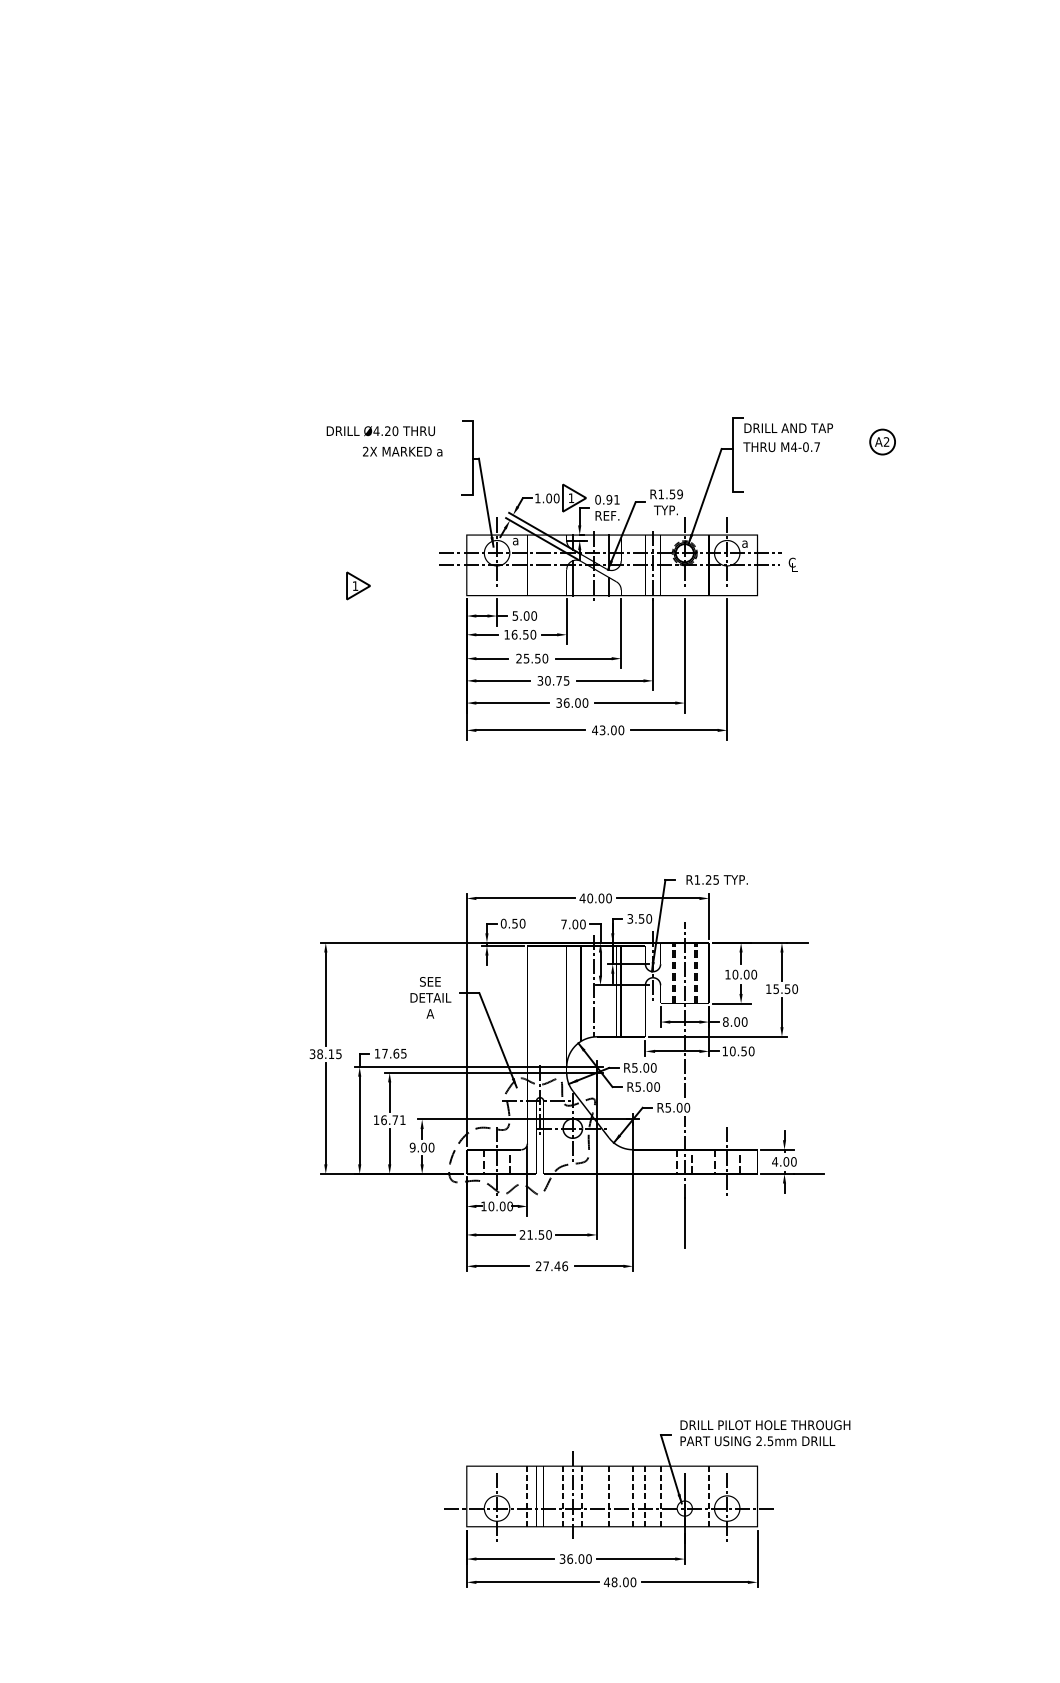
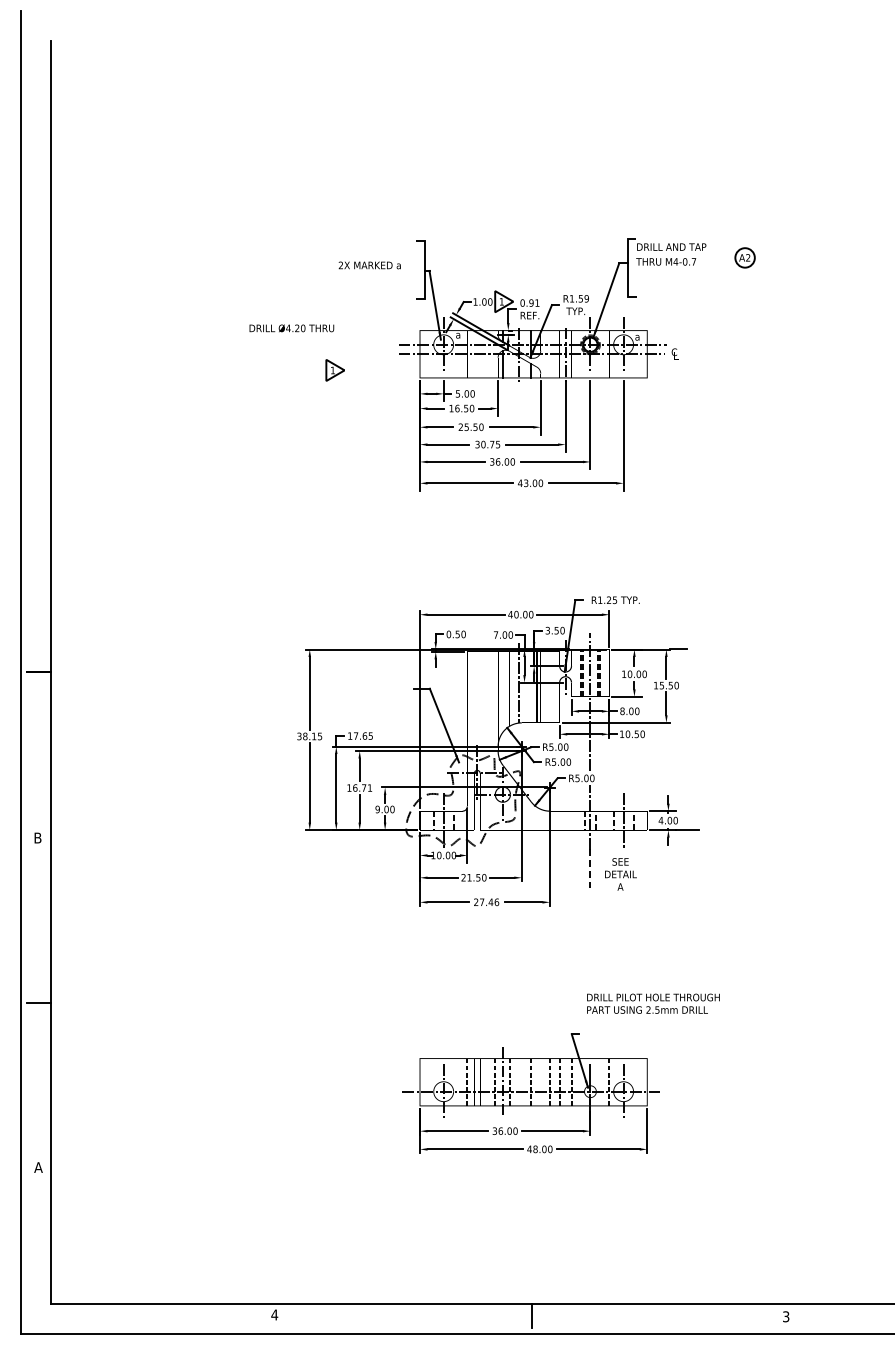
text: (380, 431) -> (291, 328), moved
text: (430, 997) -> (620, 874), moved
line: (684, 1224) -> (590, 869), solid -> dashed
text: (765, 1432) -> (653, 1003), moved

